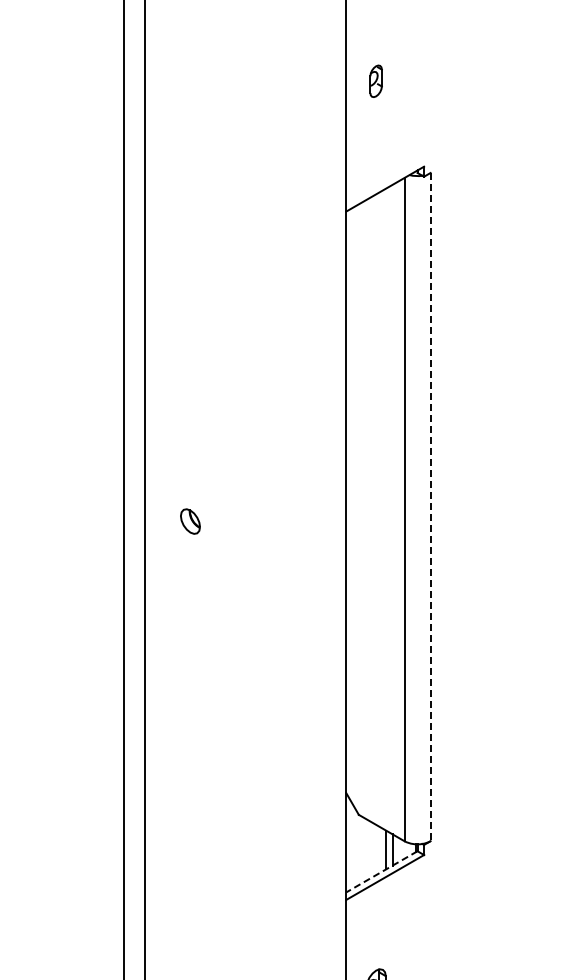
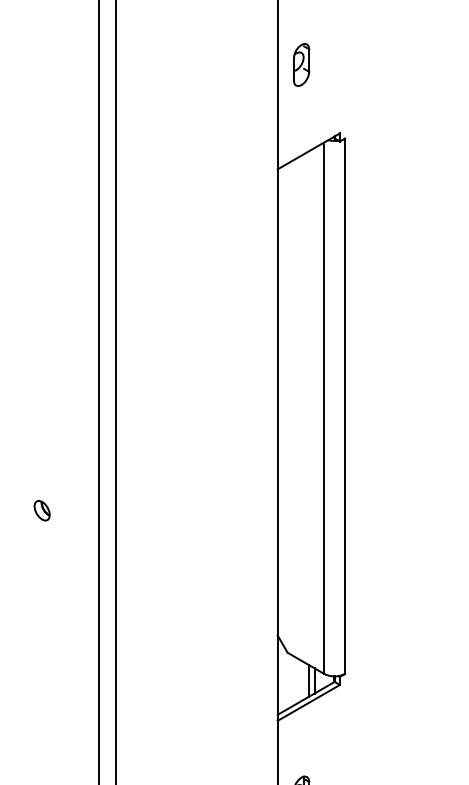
part: (375, 81) -> (300, 65), size x1.67
line: (430, 507) -> (345, 406), dashed -> solid
part: (190, 521) -> (42, 510), moved
line: (381, 872) -> (305, 698), dashed -> solid

